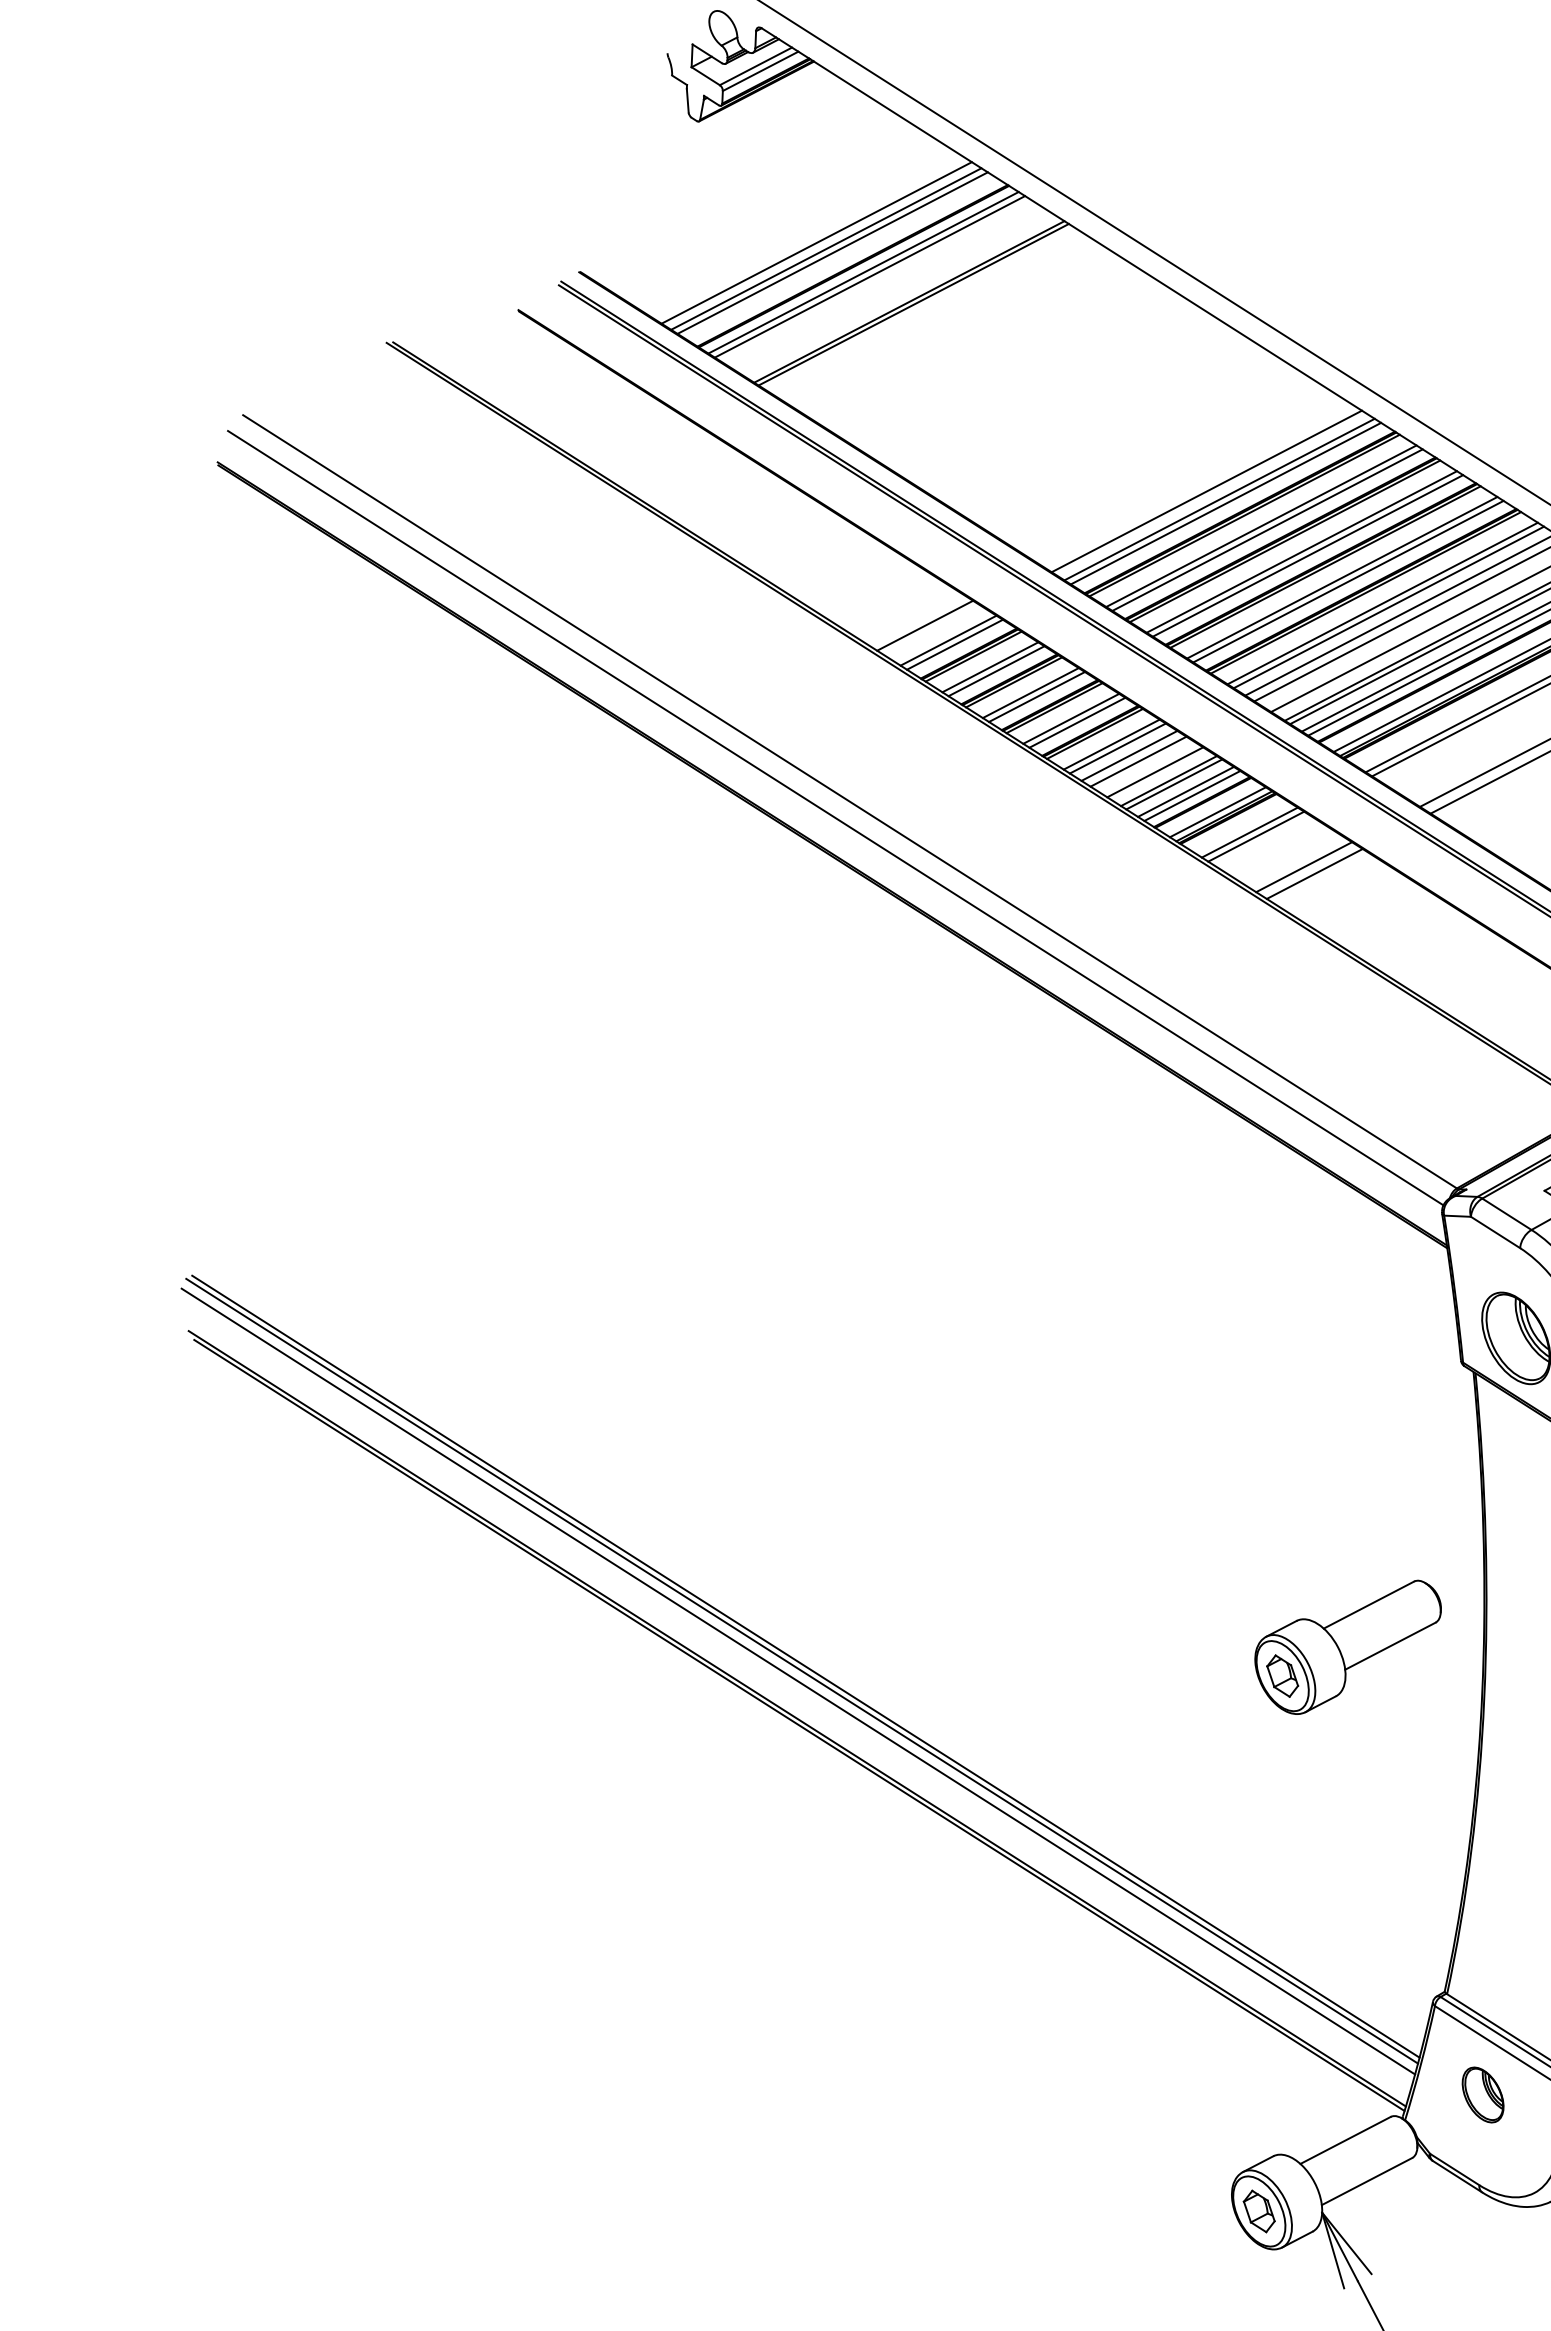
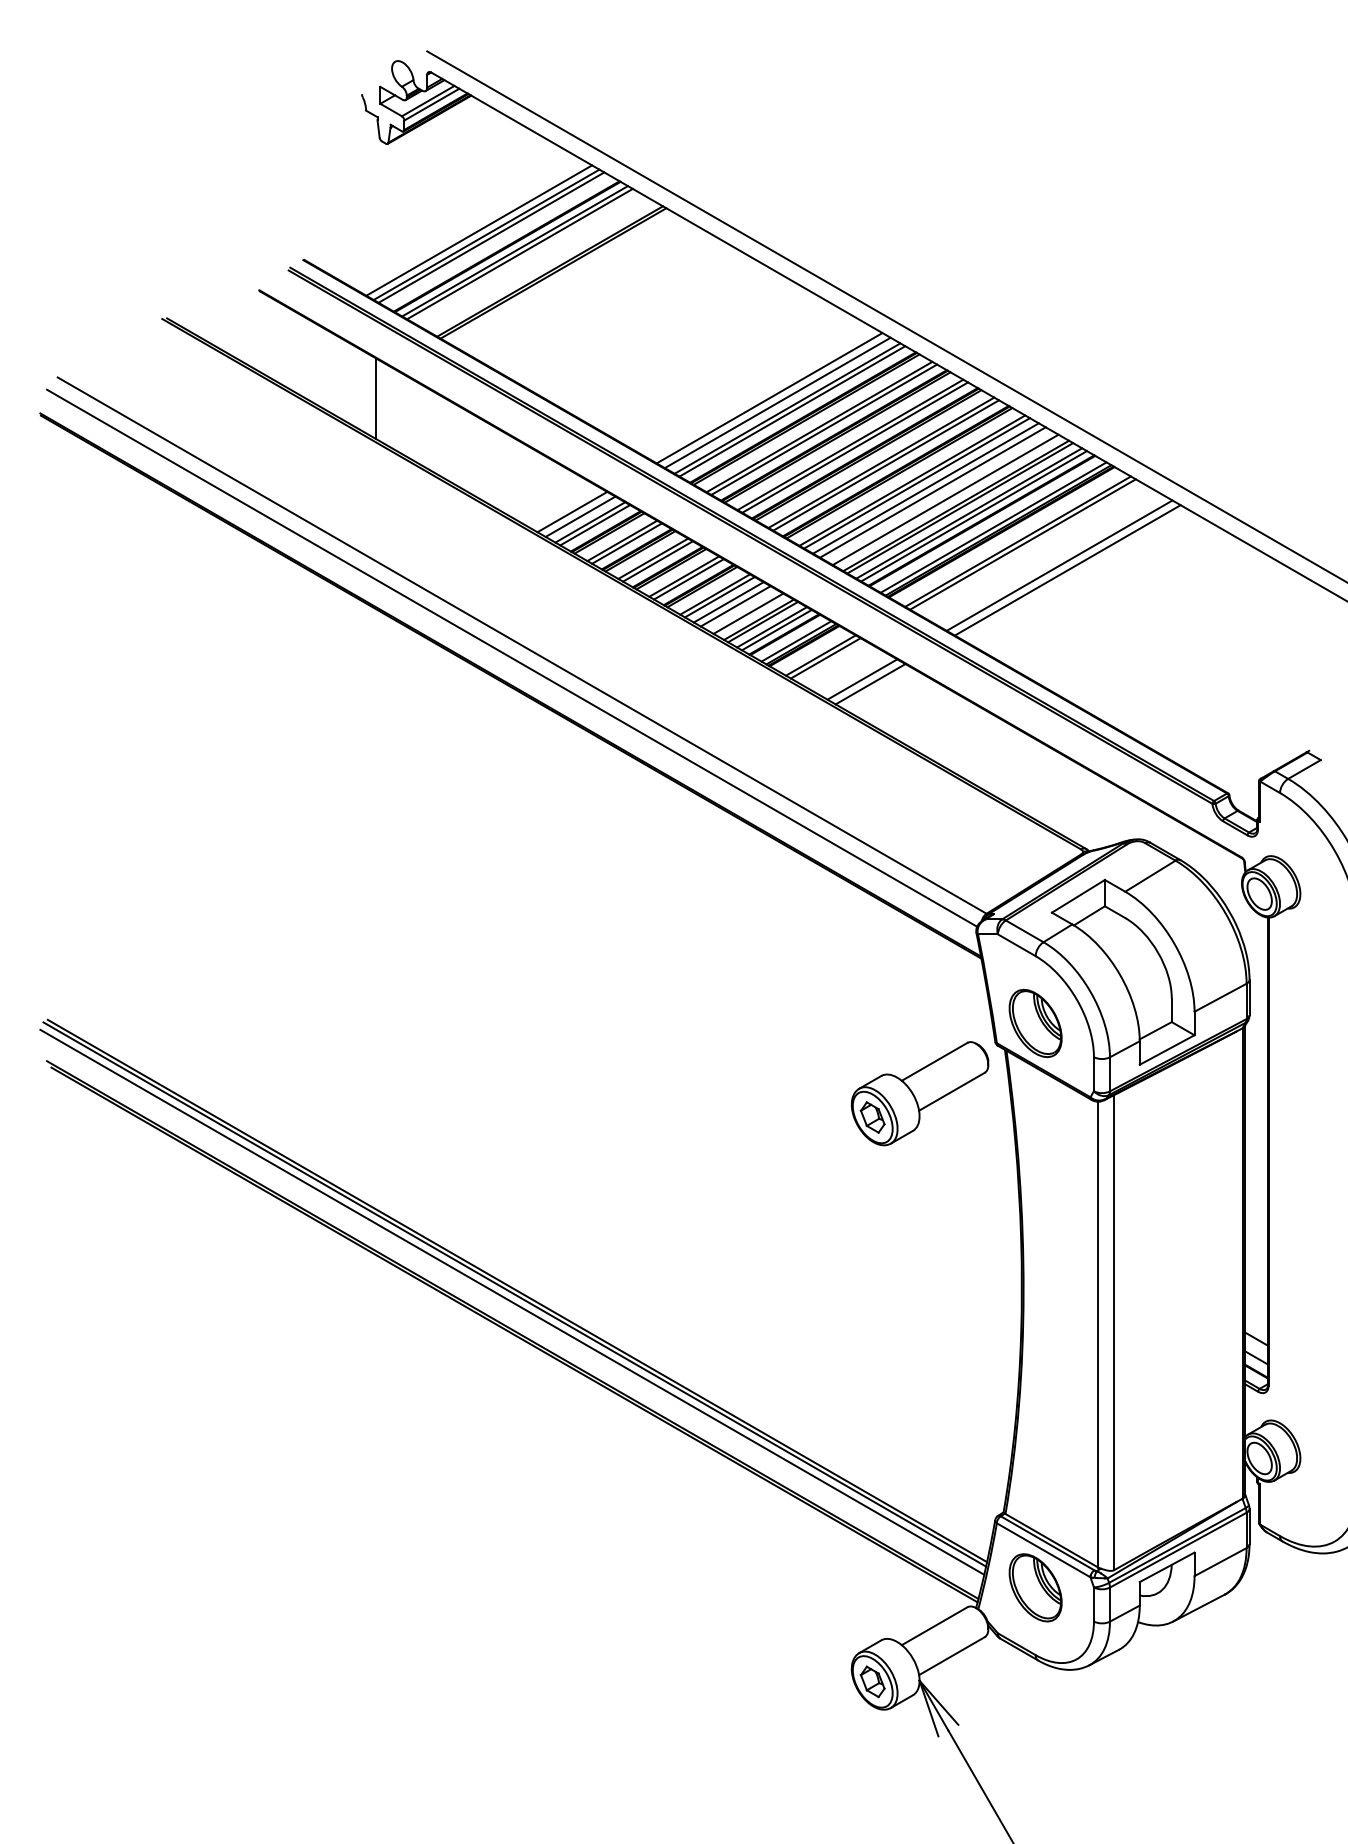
line: (667, 461) -> (375, 398), added
line: (1196, 485) -> (769, 398), added
line: (935, 632) -> (580, 516), added
part: (1346, 1646) -> (919, 1093), moved
part: (1483, 2094) -> (1035, 1587), size x1.67

